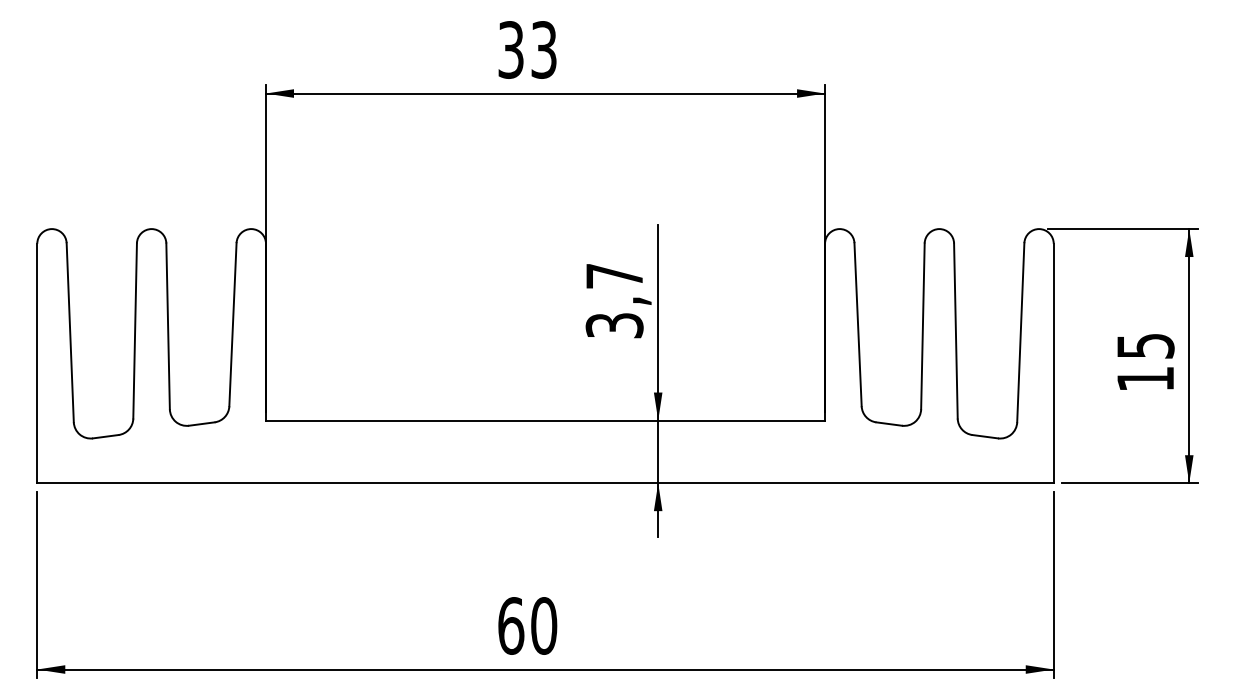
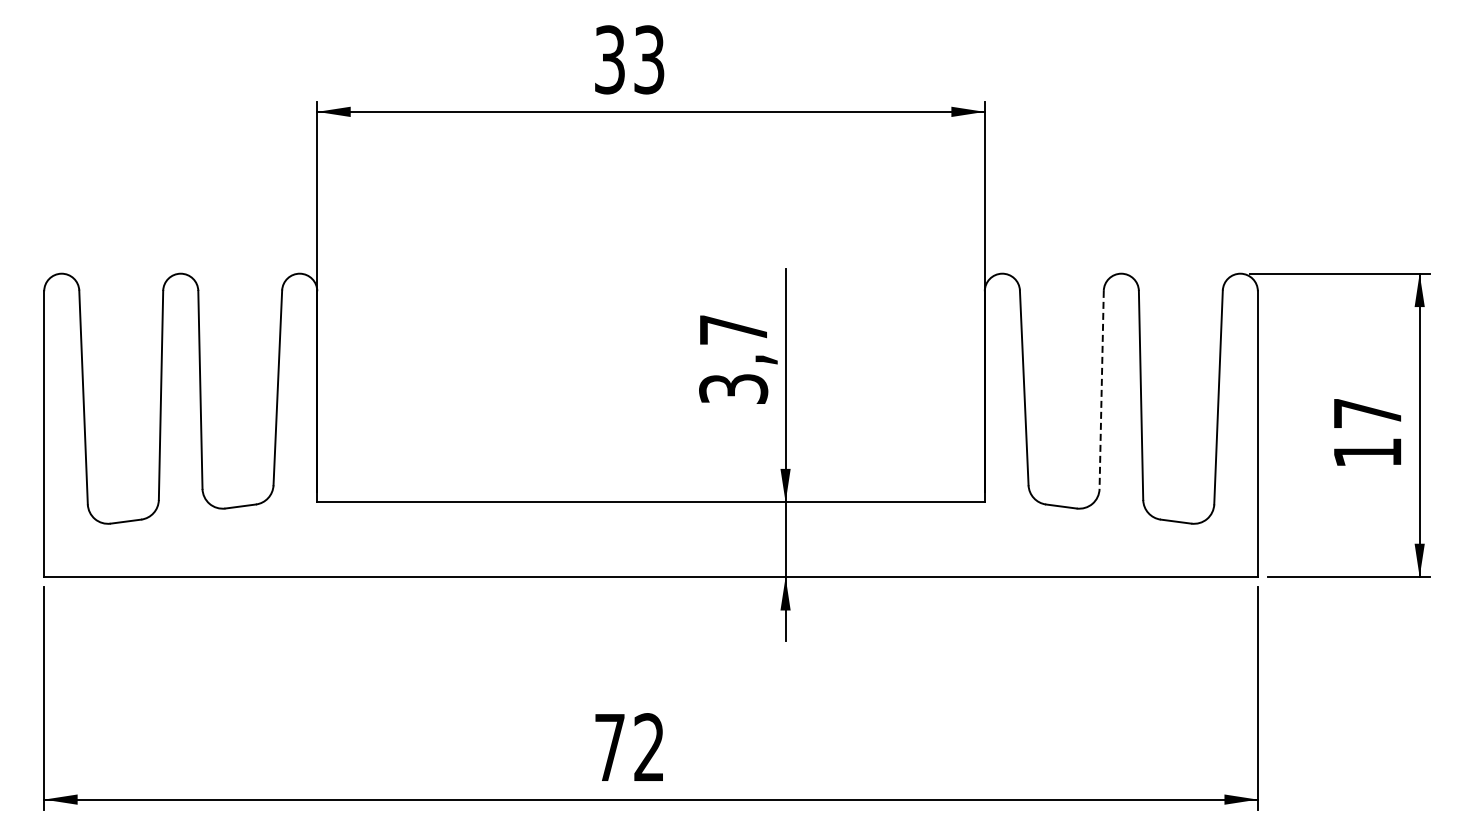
line: (922, 326) -> (1101, 390), solid -> dashed
text: (1146, 346) -> (1368, 413), 15 -> 17
text: (527, 625) -> (629, 747), 60 -> 72

